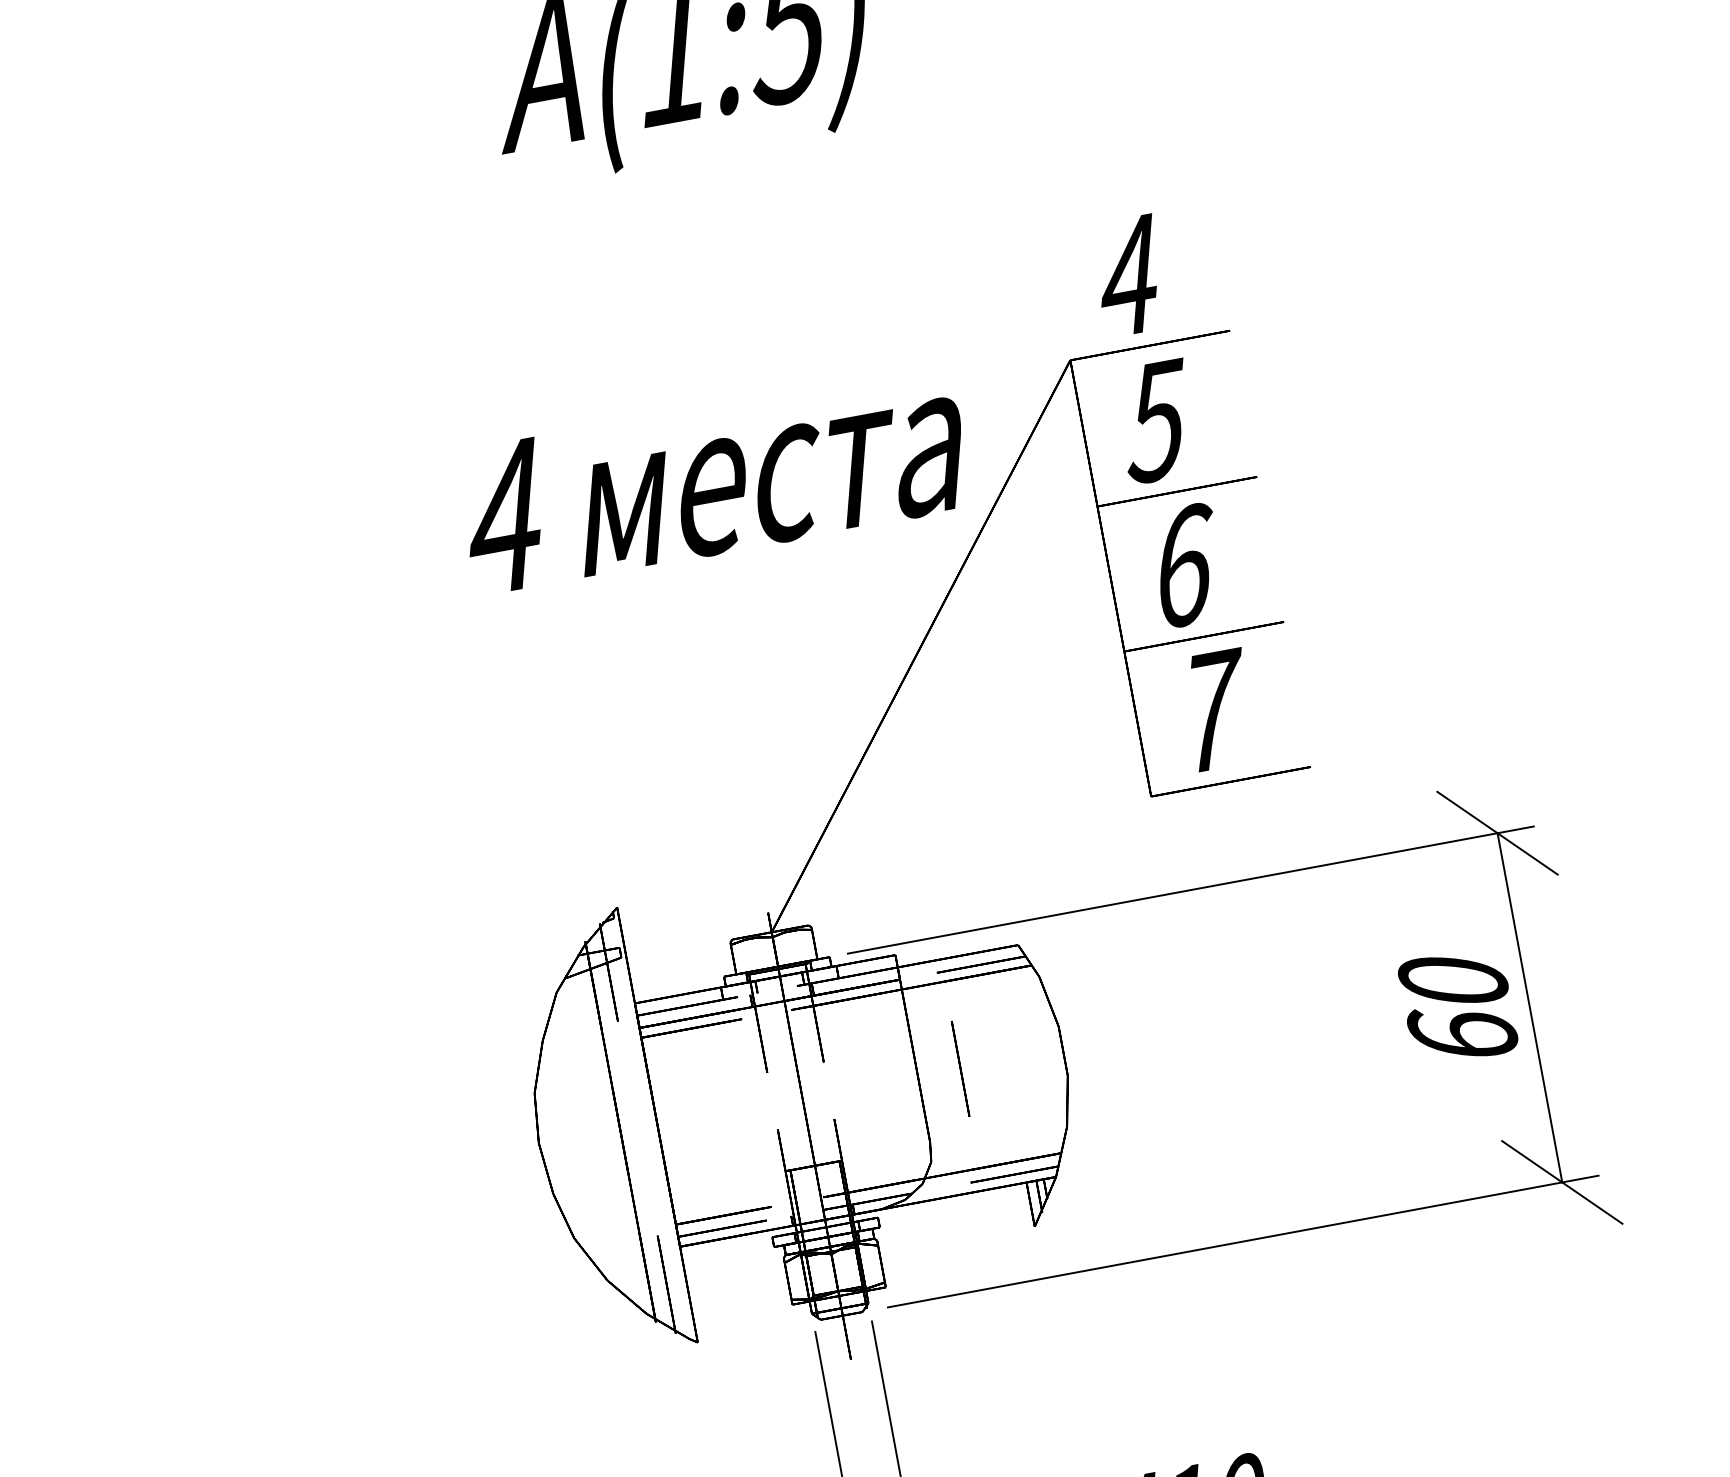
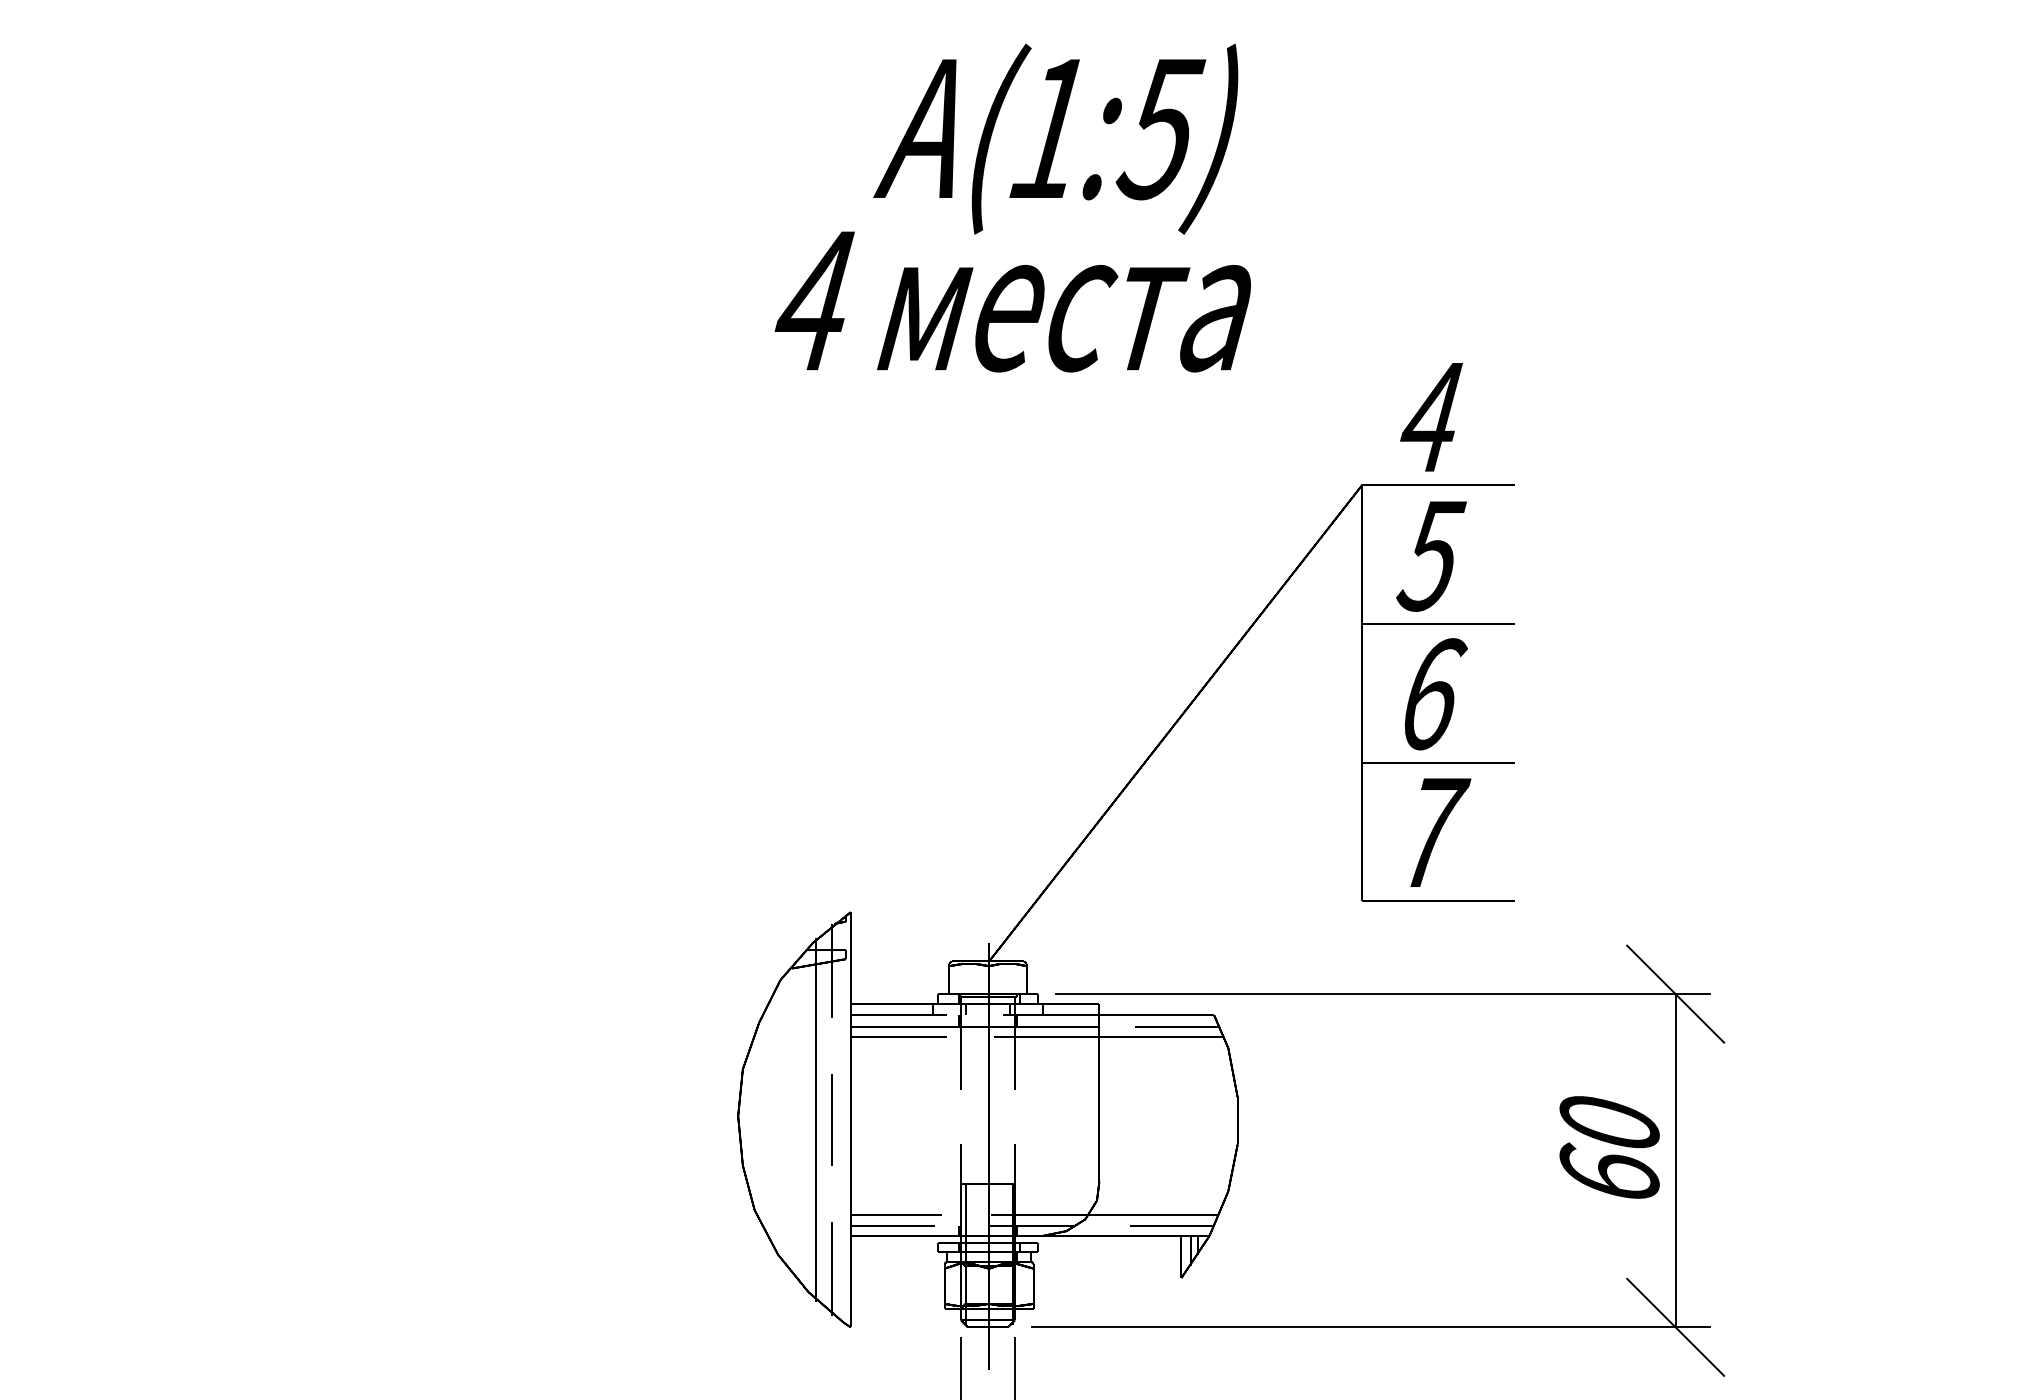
text: (713, 479) -> (1012, 301), moved
line: (960, 1068) -> (831, 1119), moved

